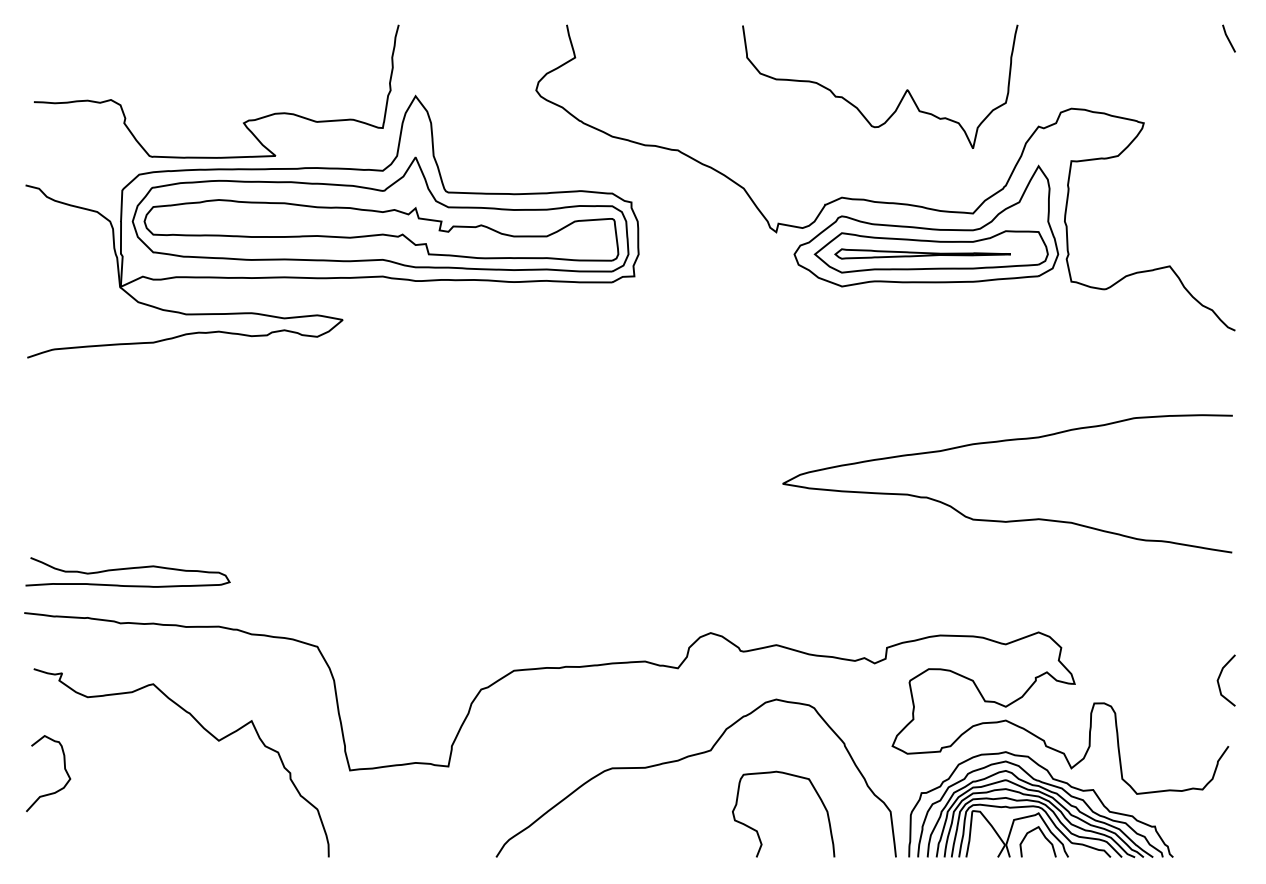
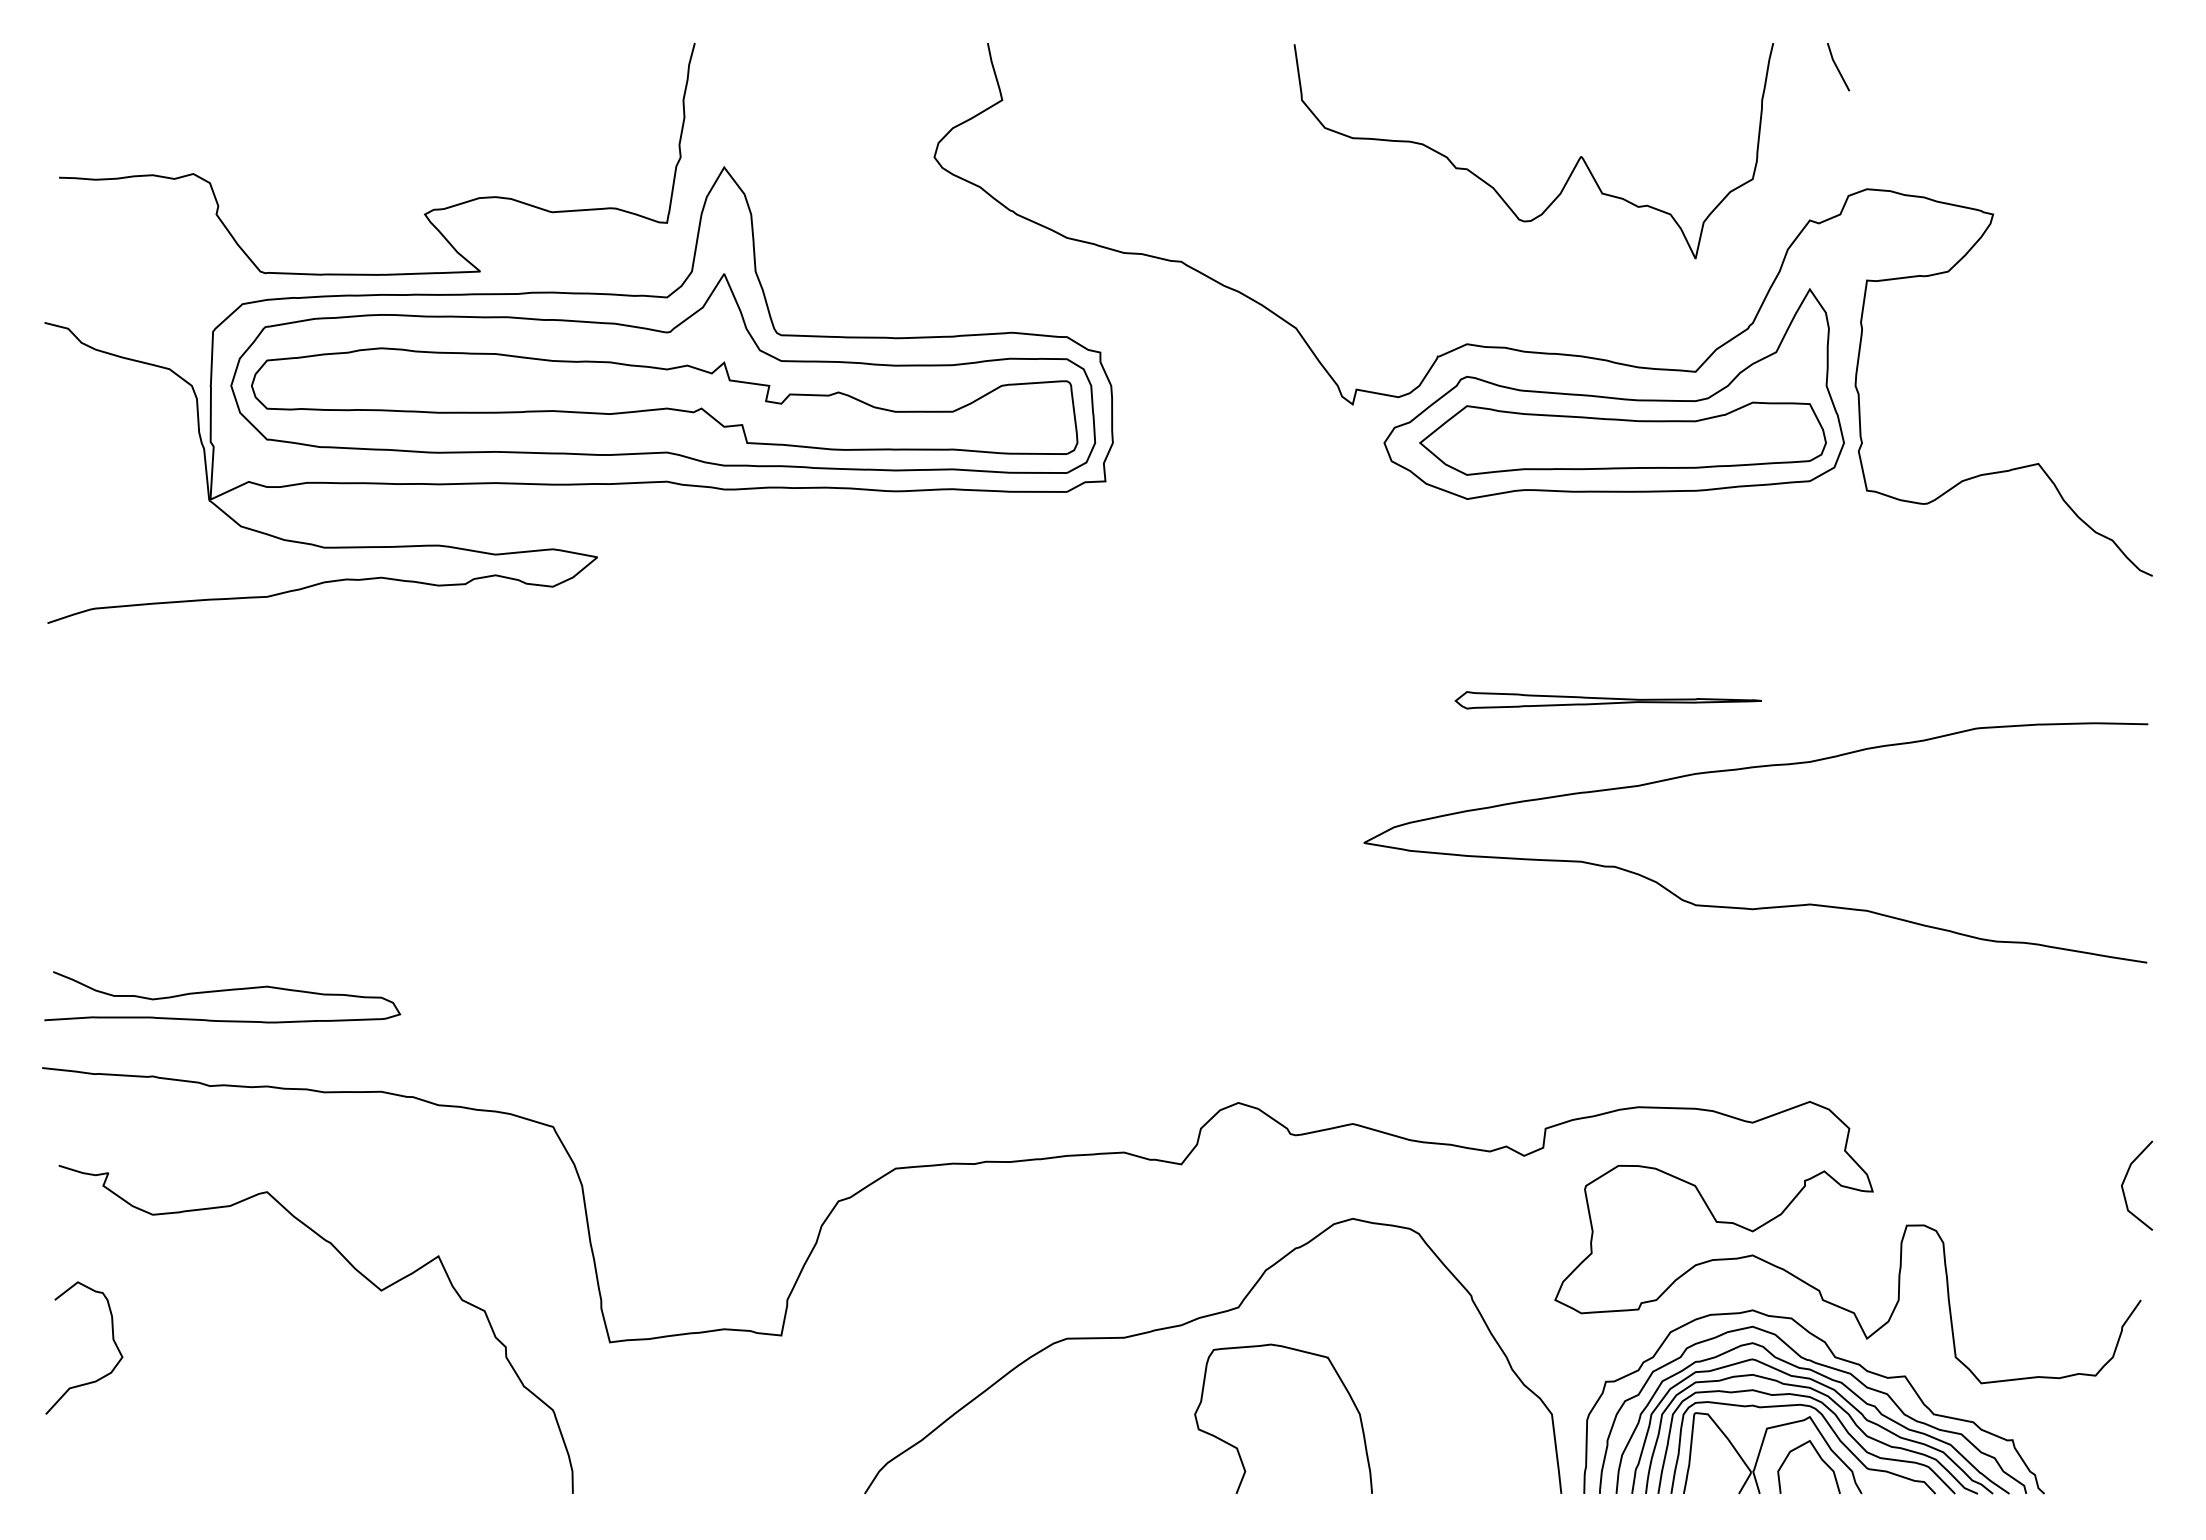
line: (1228, 38) -> (1837, 66), moved
part: (922, 253) -> (1607, 699), moved
curve: (757, 830) -> (1238, 1447), moved

